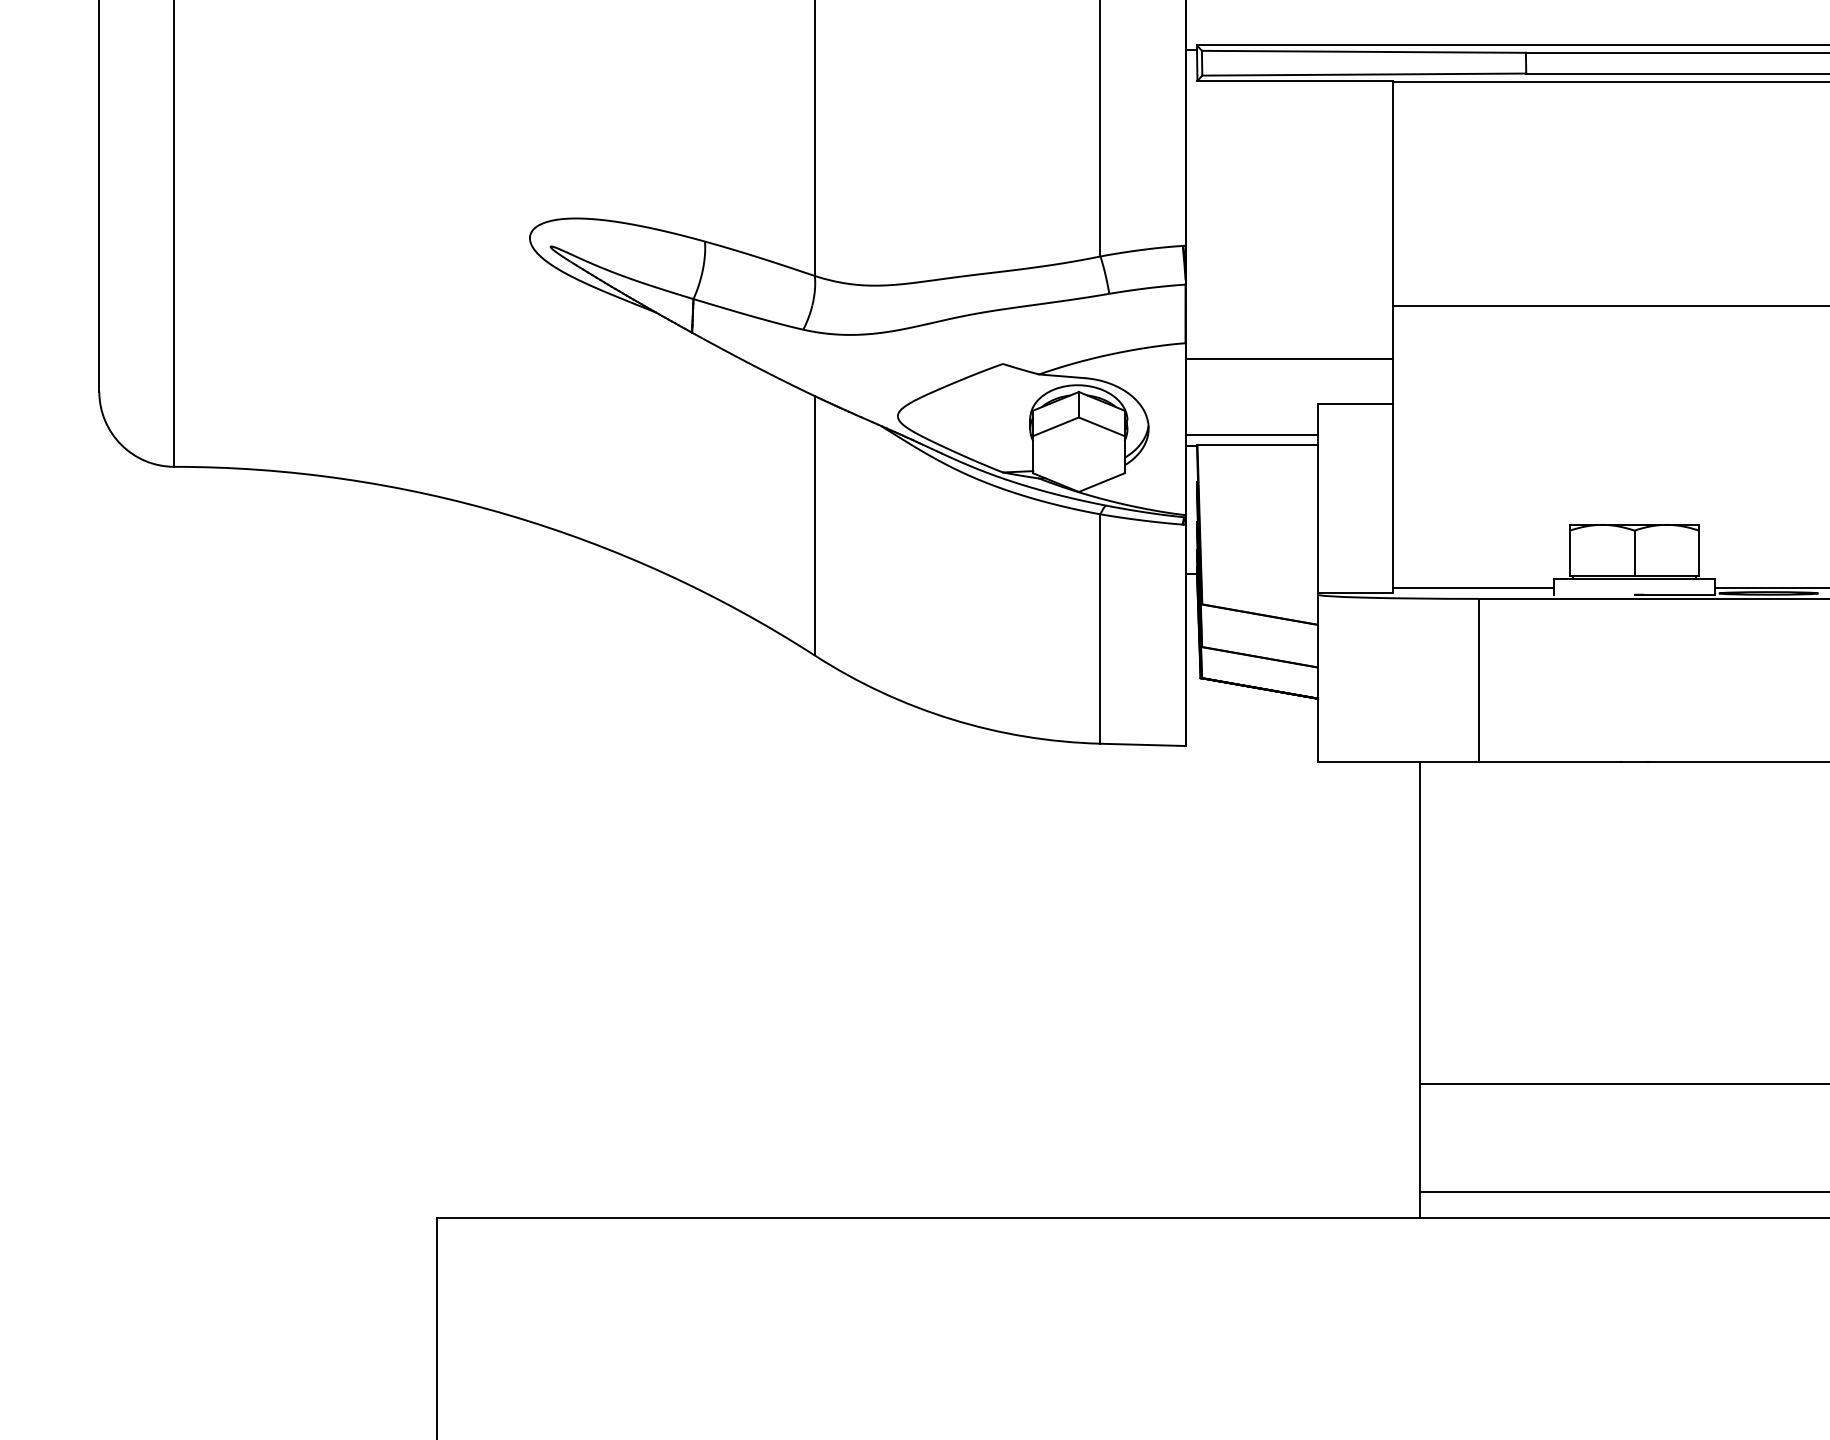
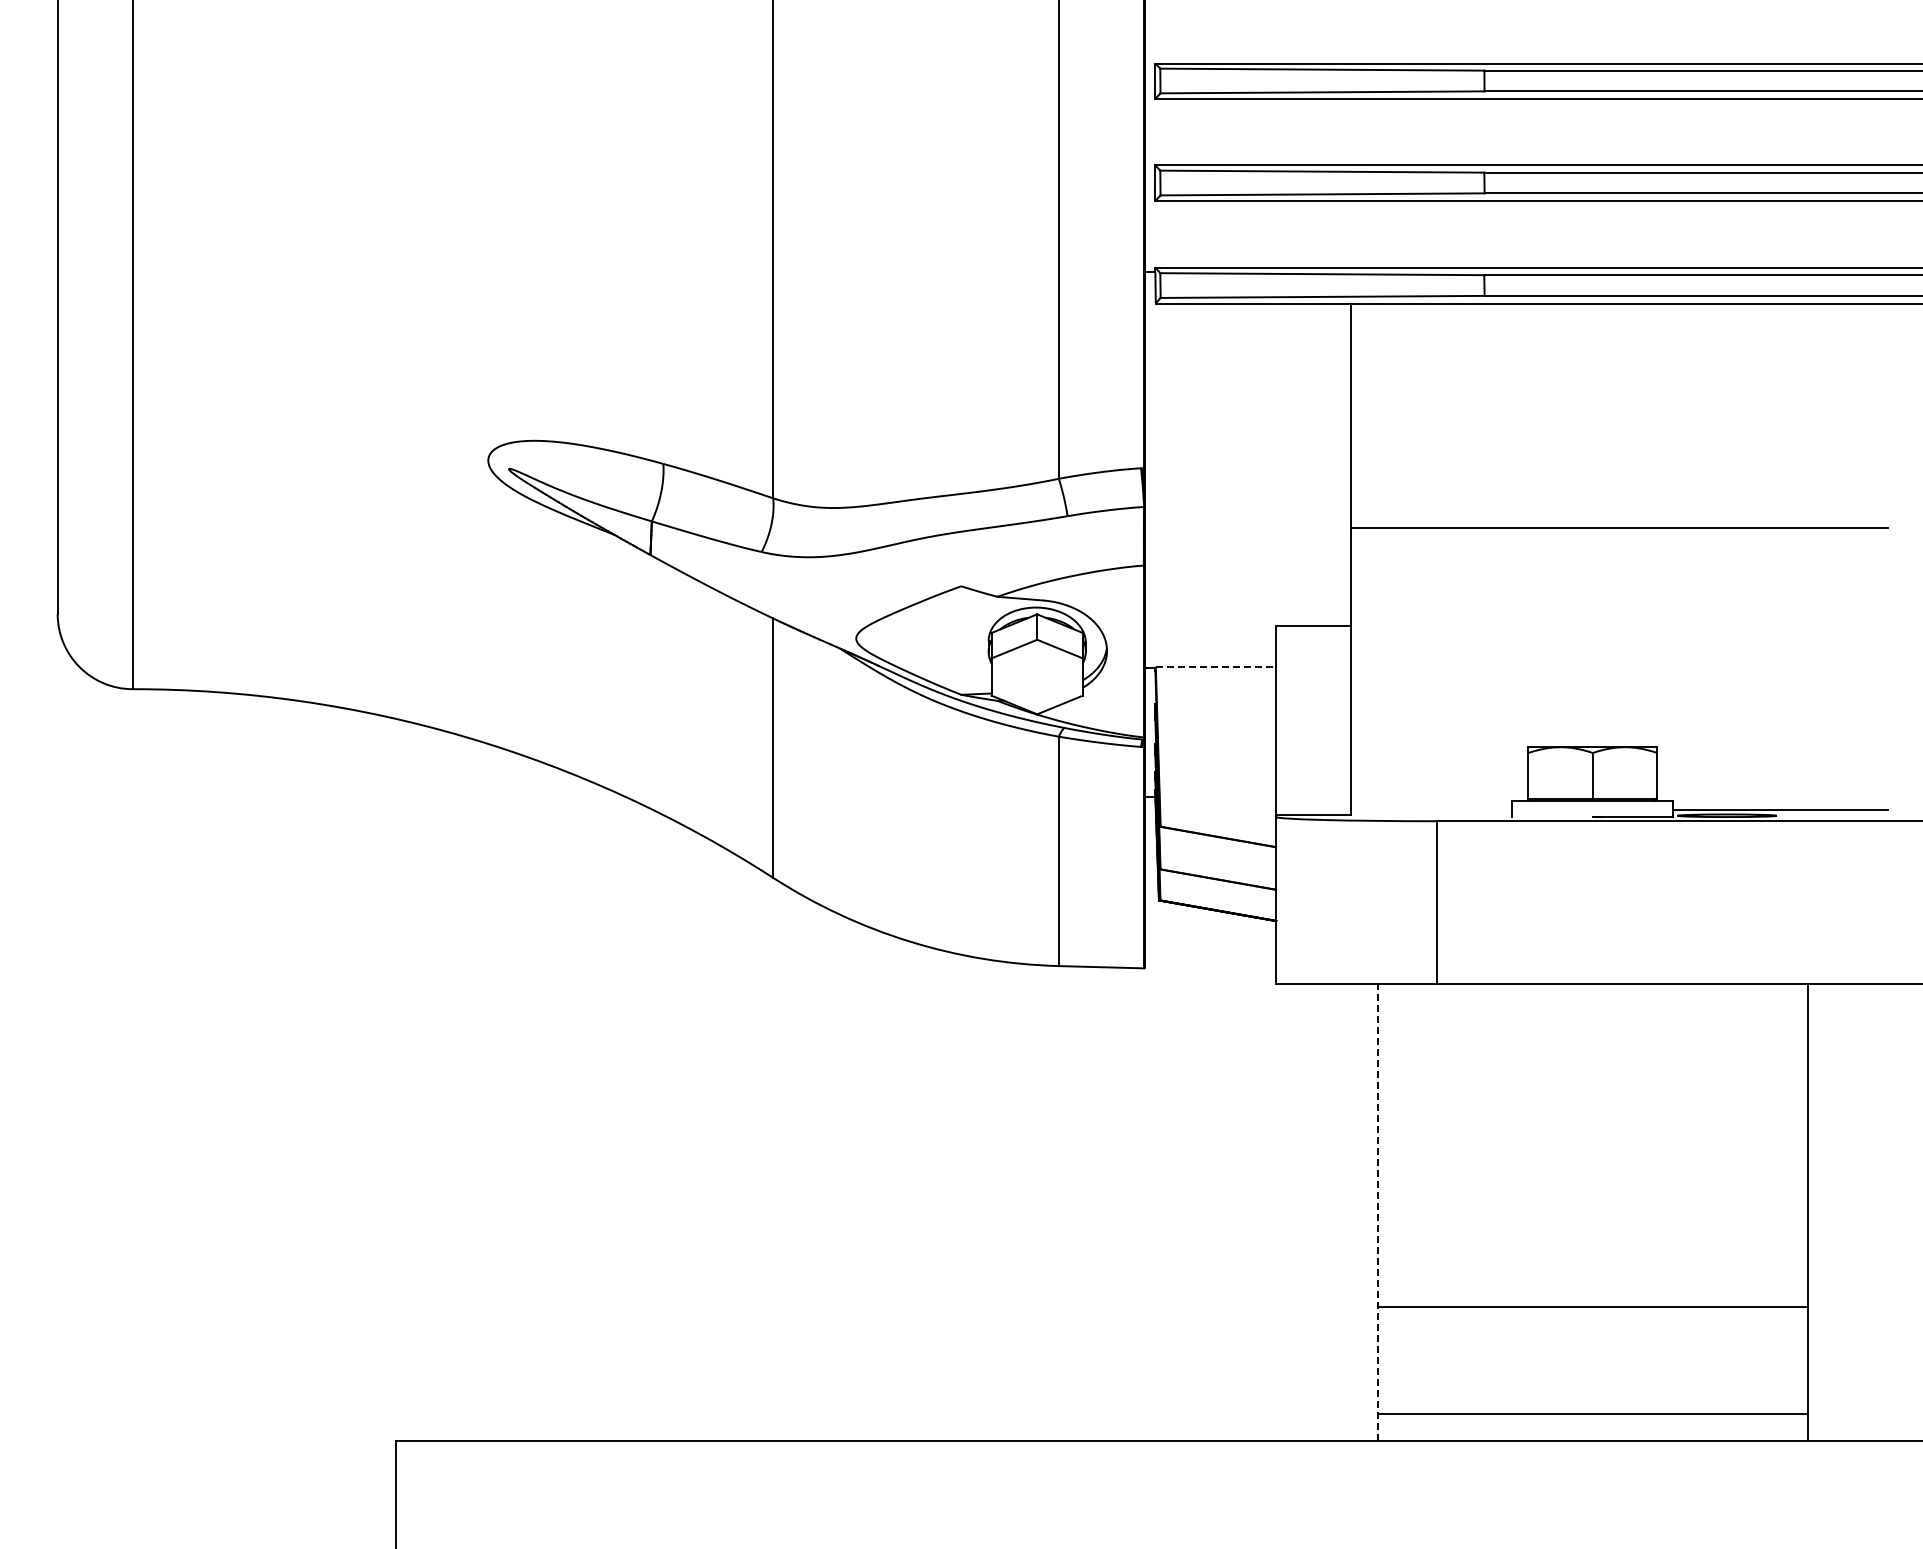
line: (1289, 359) -> (1247, 581), removed
line: (1252, 435) -> (1210, 657), removed
line: (1258, 444) -> (1216, 666), solid -> dashed
line: (1473, 588) -> (1431, 810), removed
line: (1420, 990) -> (1378, 1212), solid -> dashed

